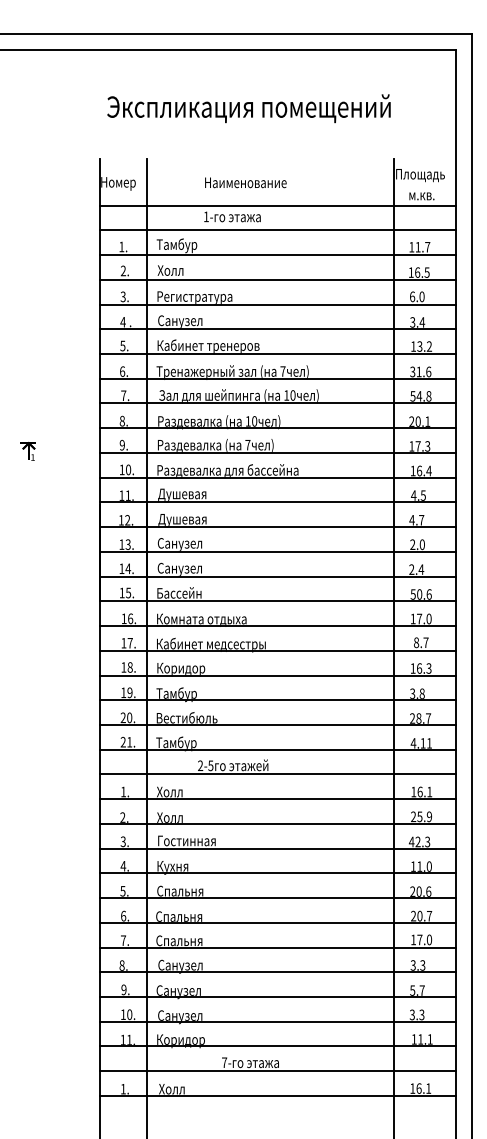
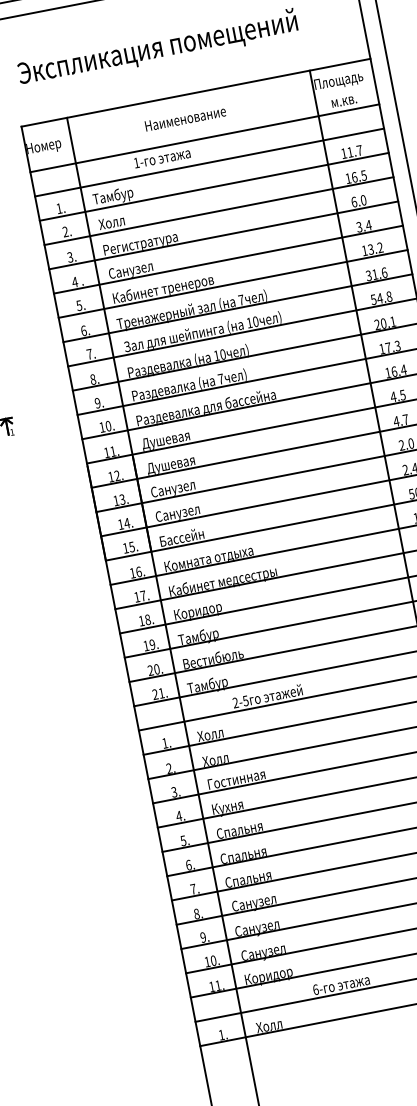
line: (277, 159) -> (195, 93), added
text: (245, 182) -> (185, 118), moved
text: (224, 1062) -> (315, 989), 7- -> 6-

